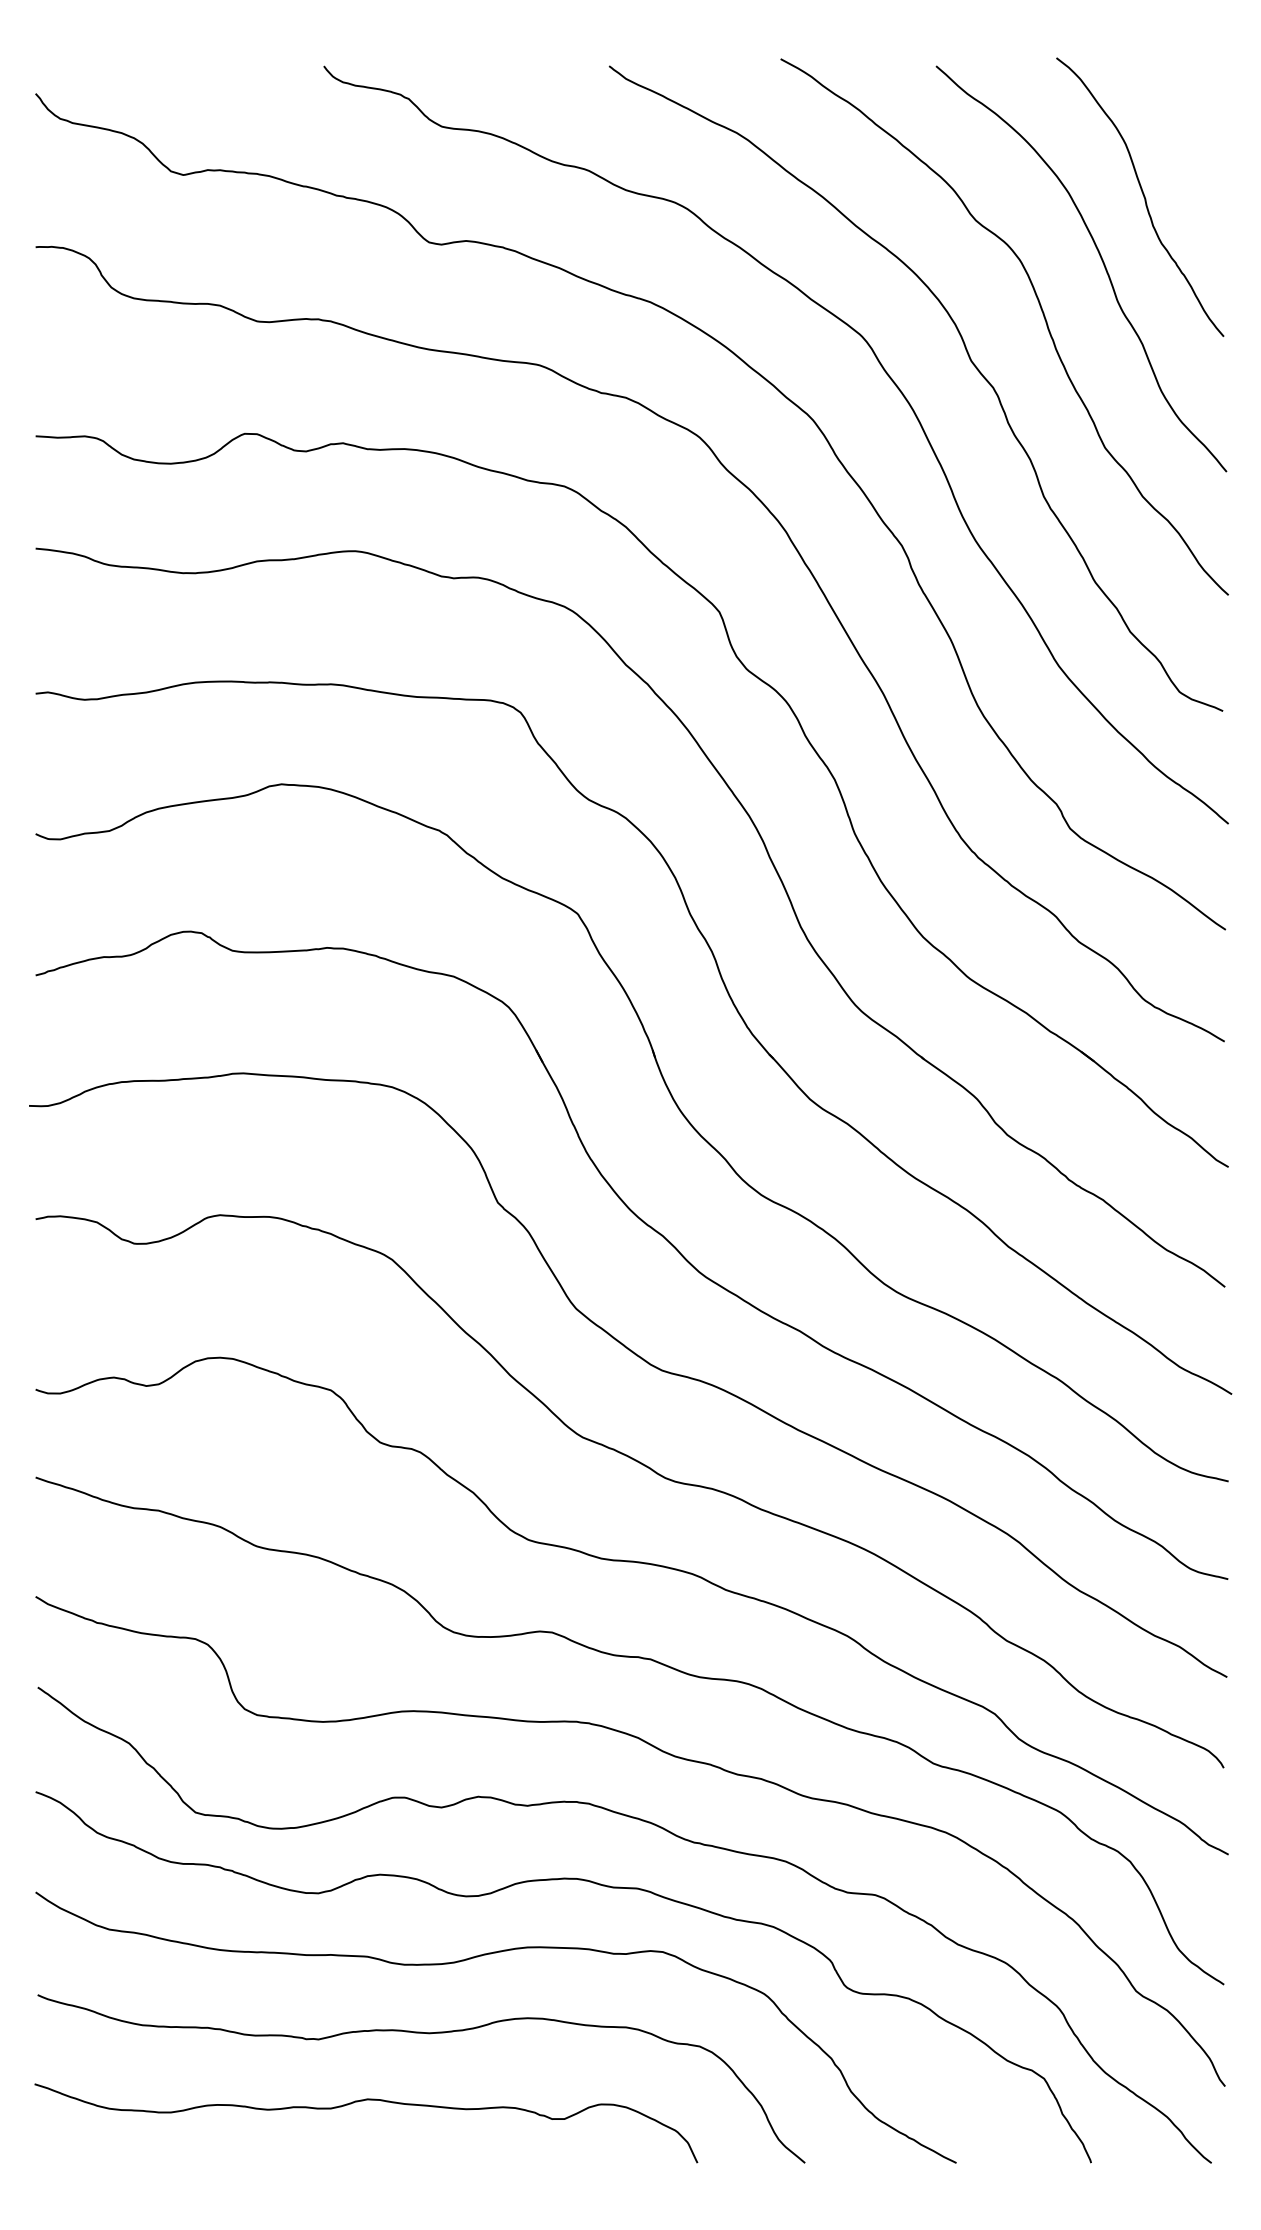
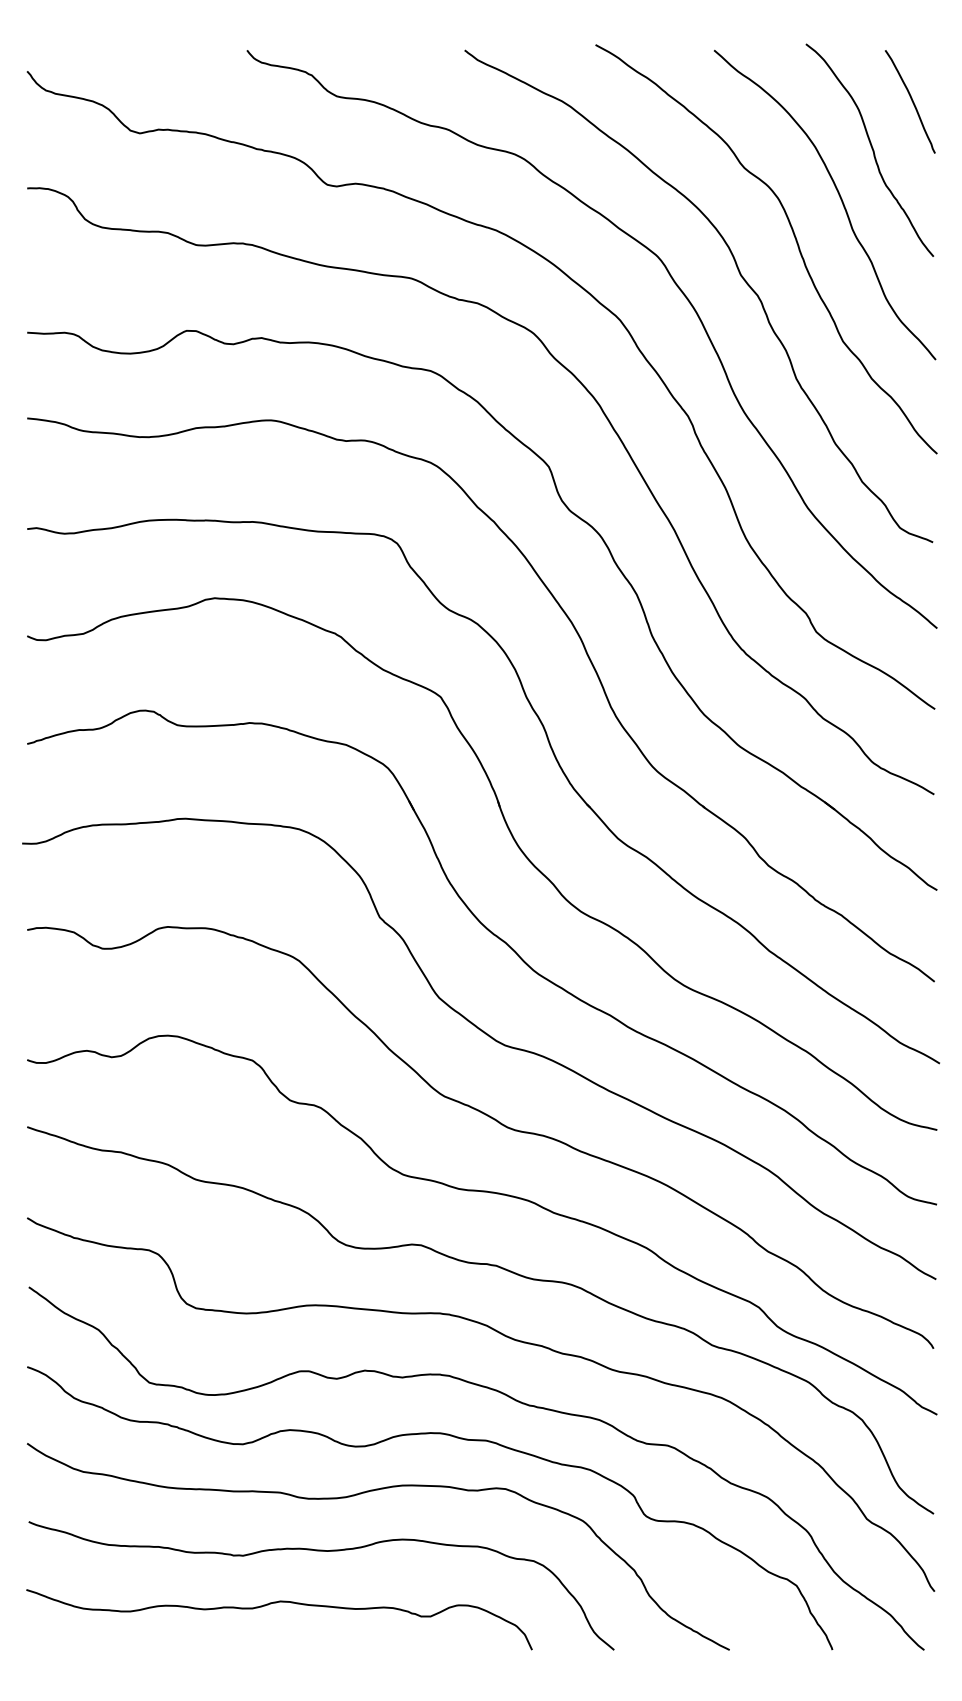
curve: (1195, 133) -> (912, 101), added

